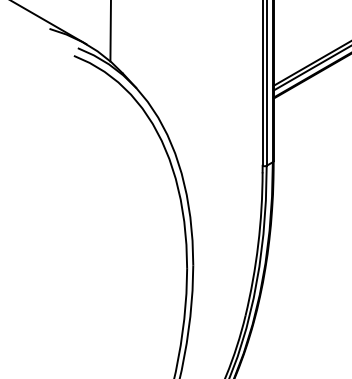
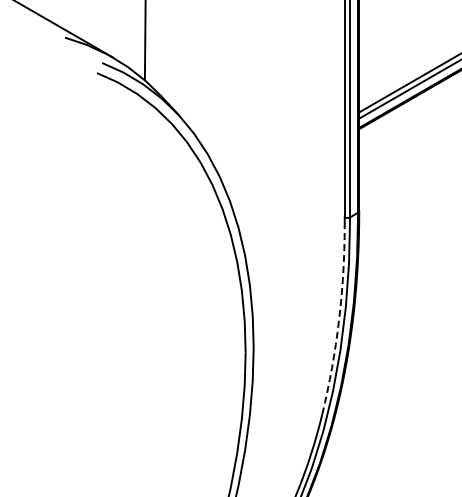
arc: (258, 244) -> (339, 320), solid -> dashed

